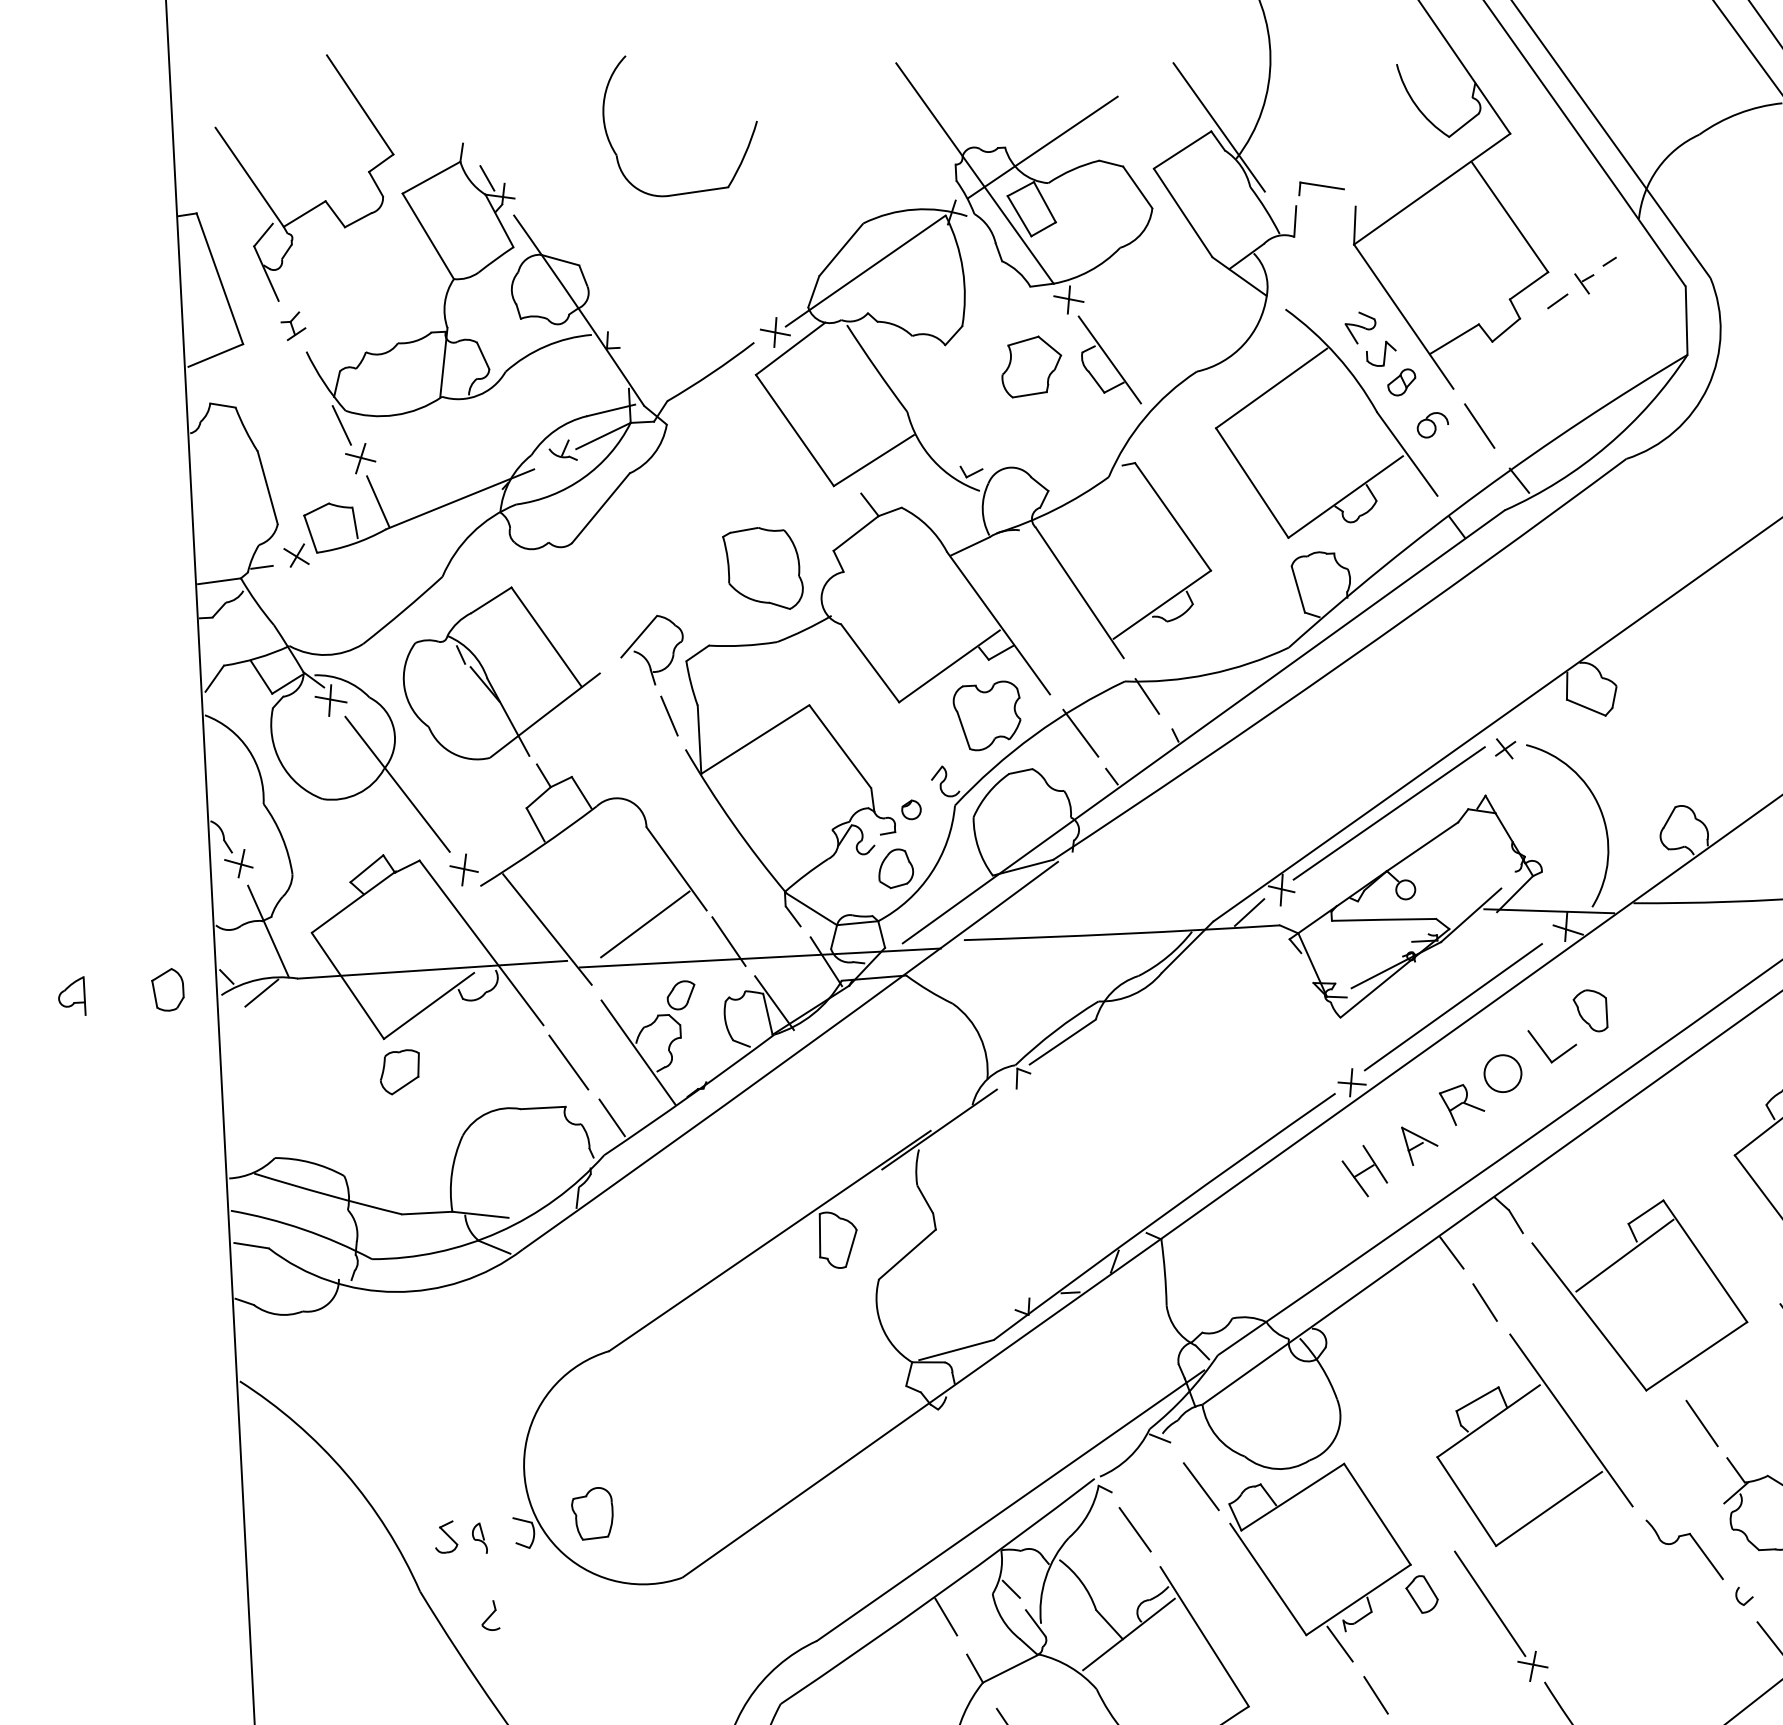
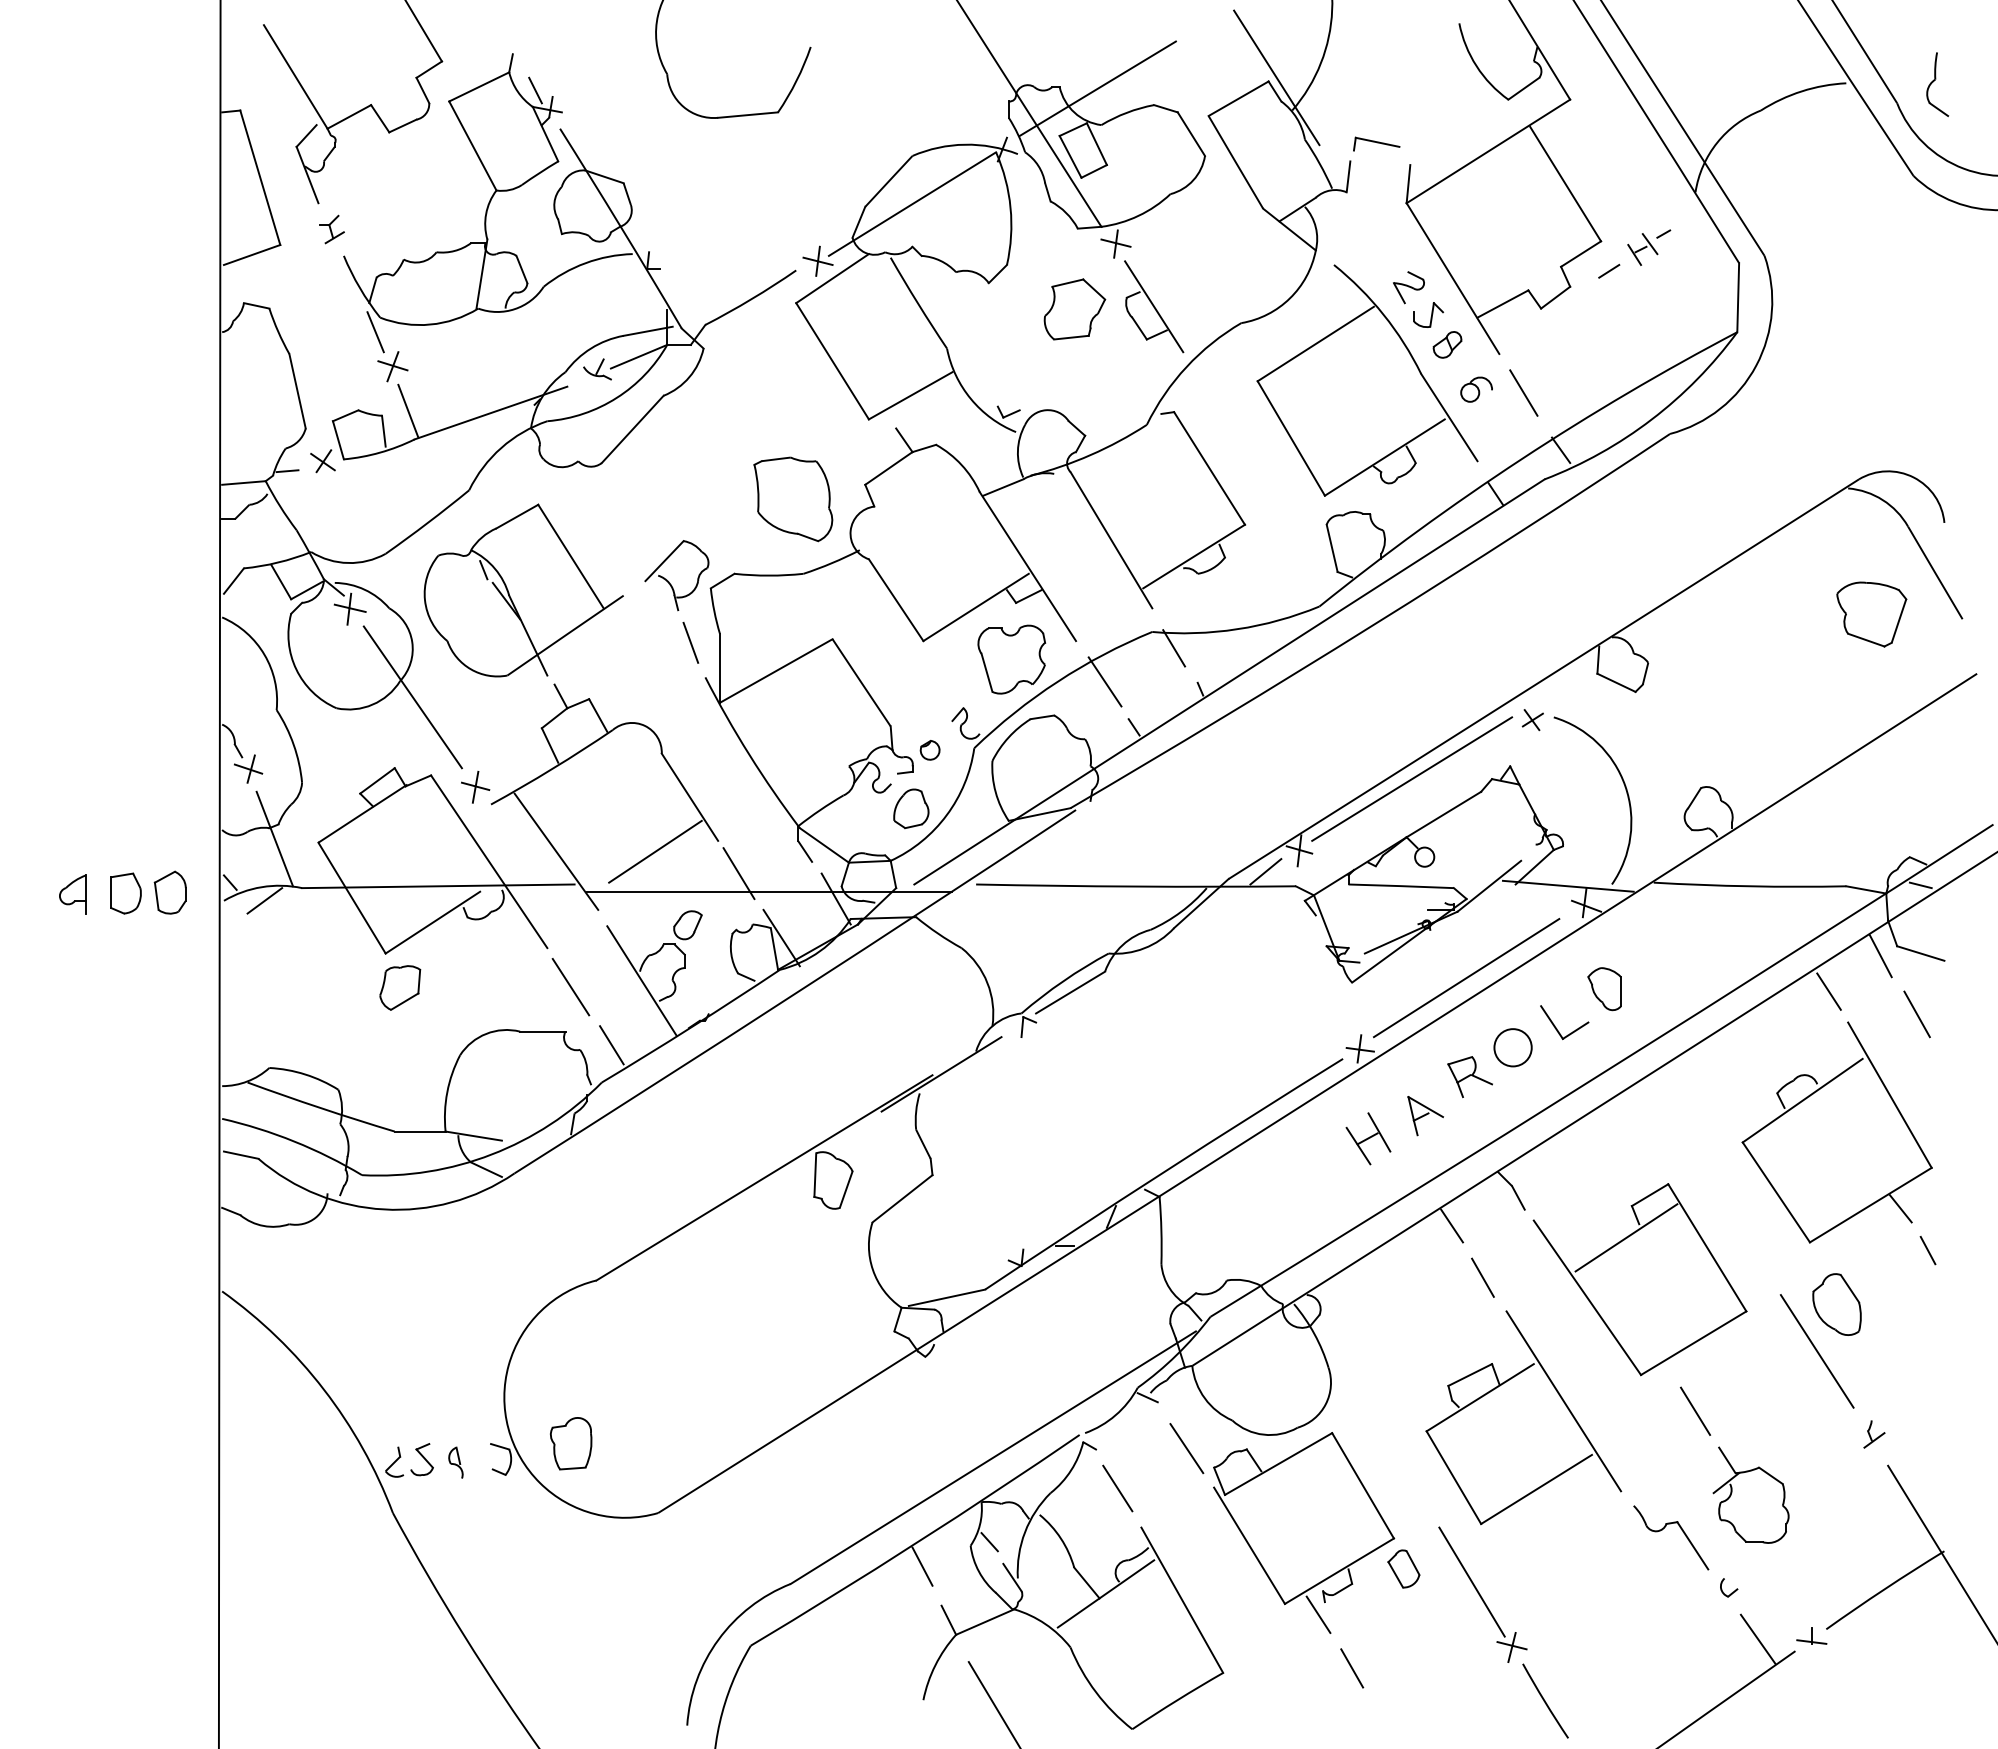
line: (1596, 272) -> (1649, 244), added
part: (123, 993) -> (125, 893), added
part: (490, 1615) -> (394, 1461), moved

